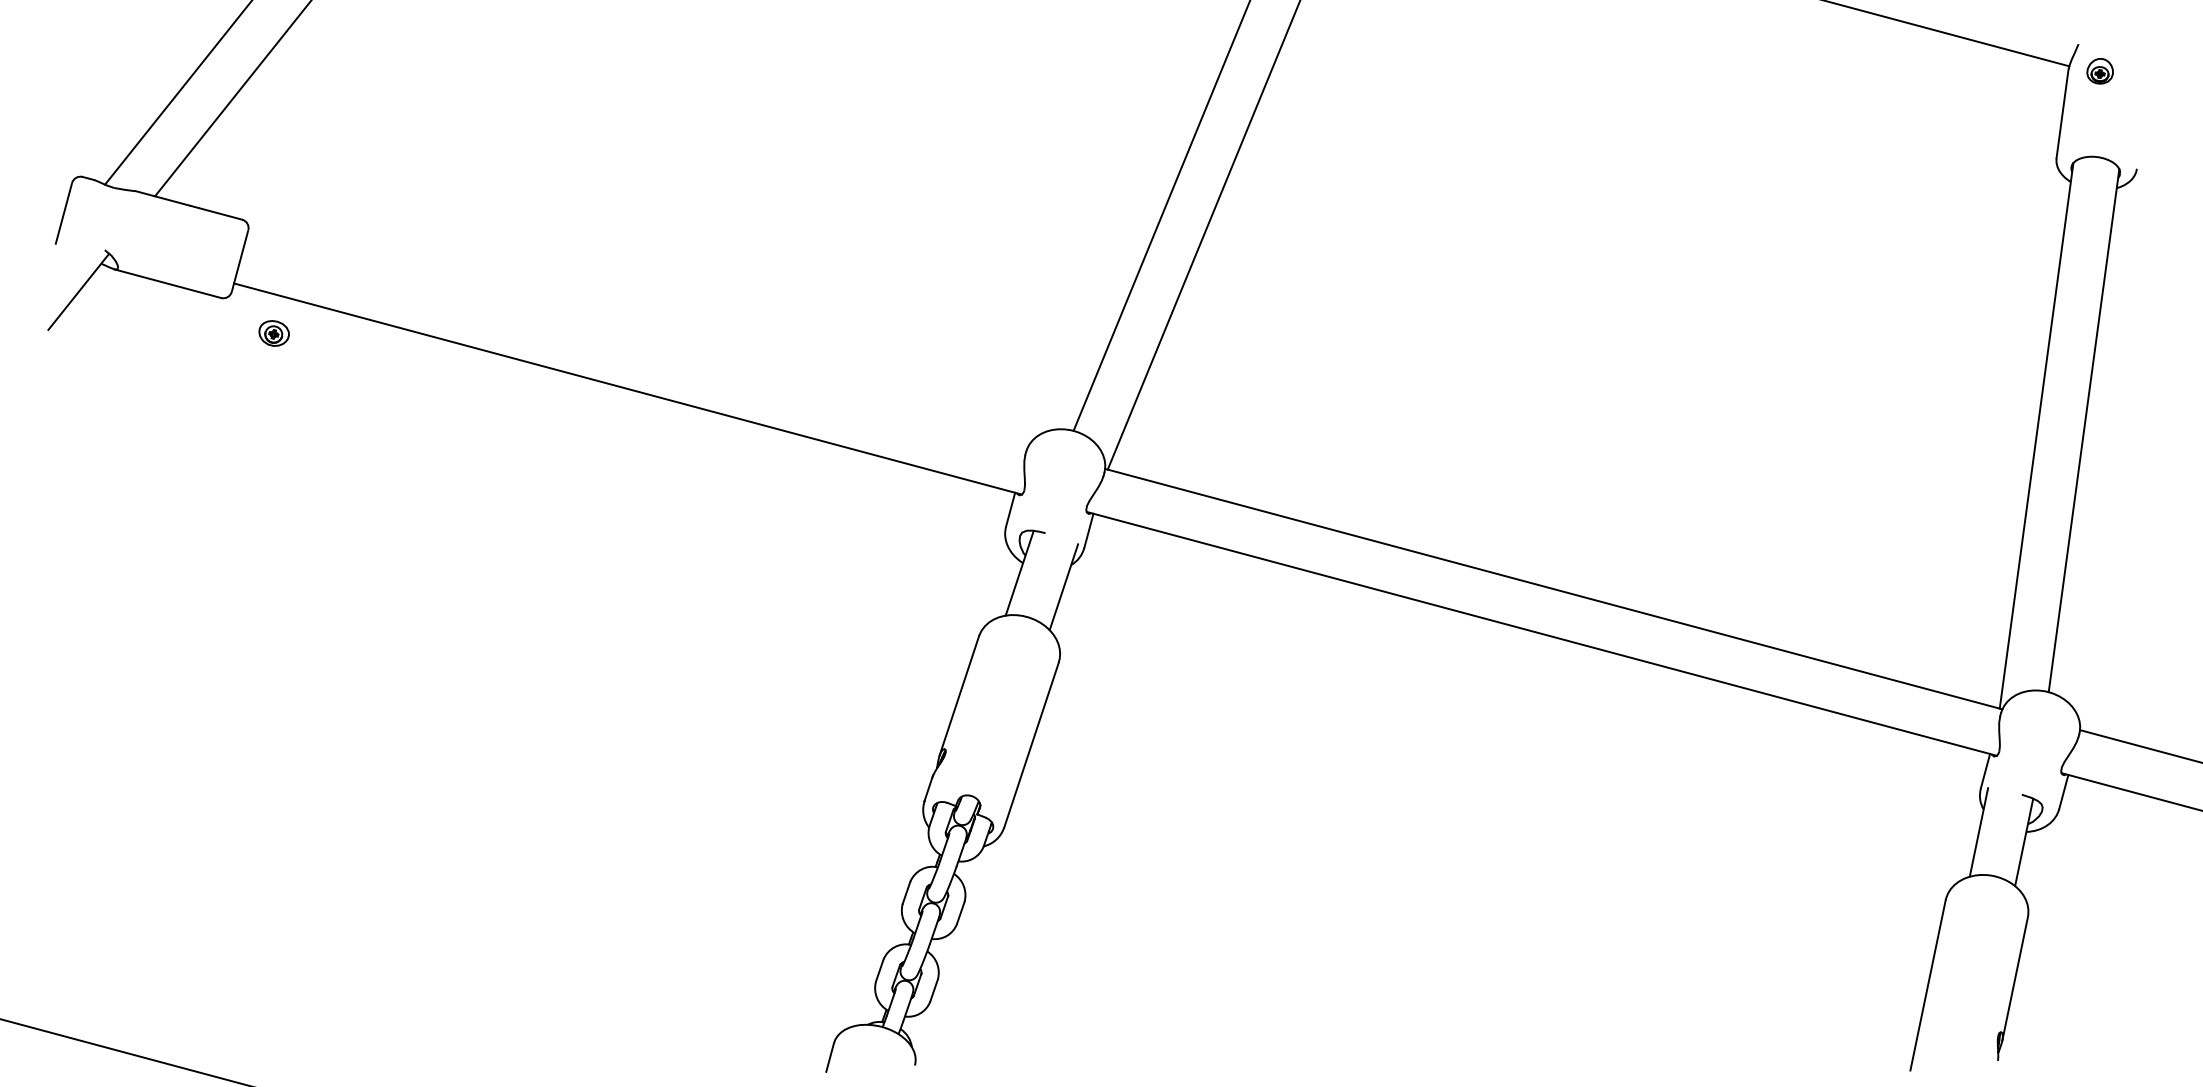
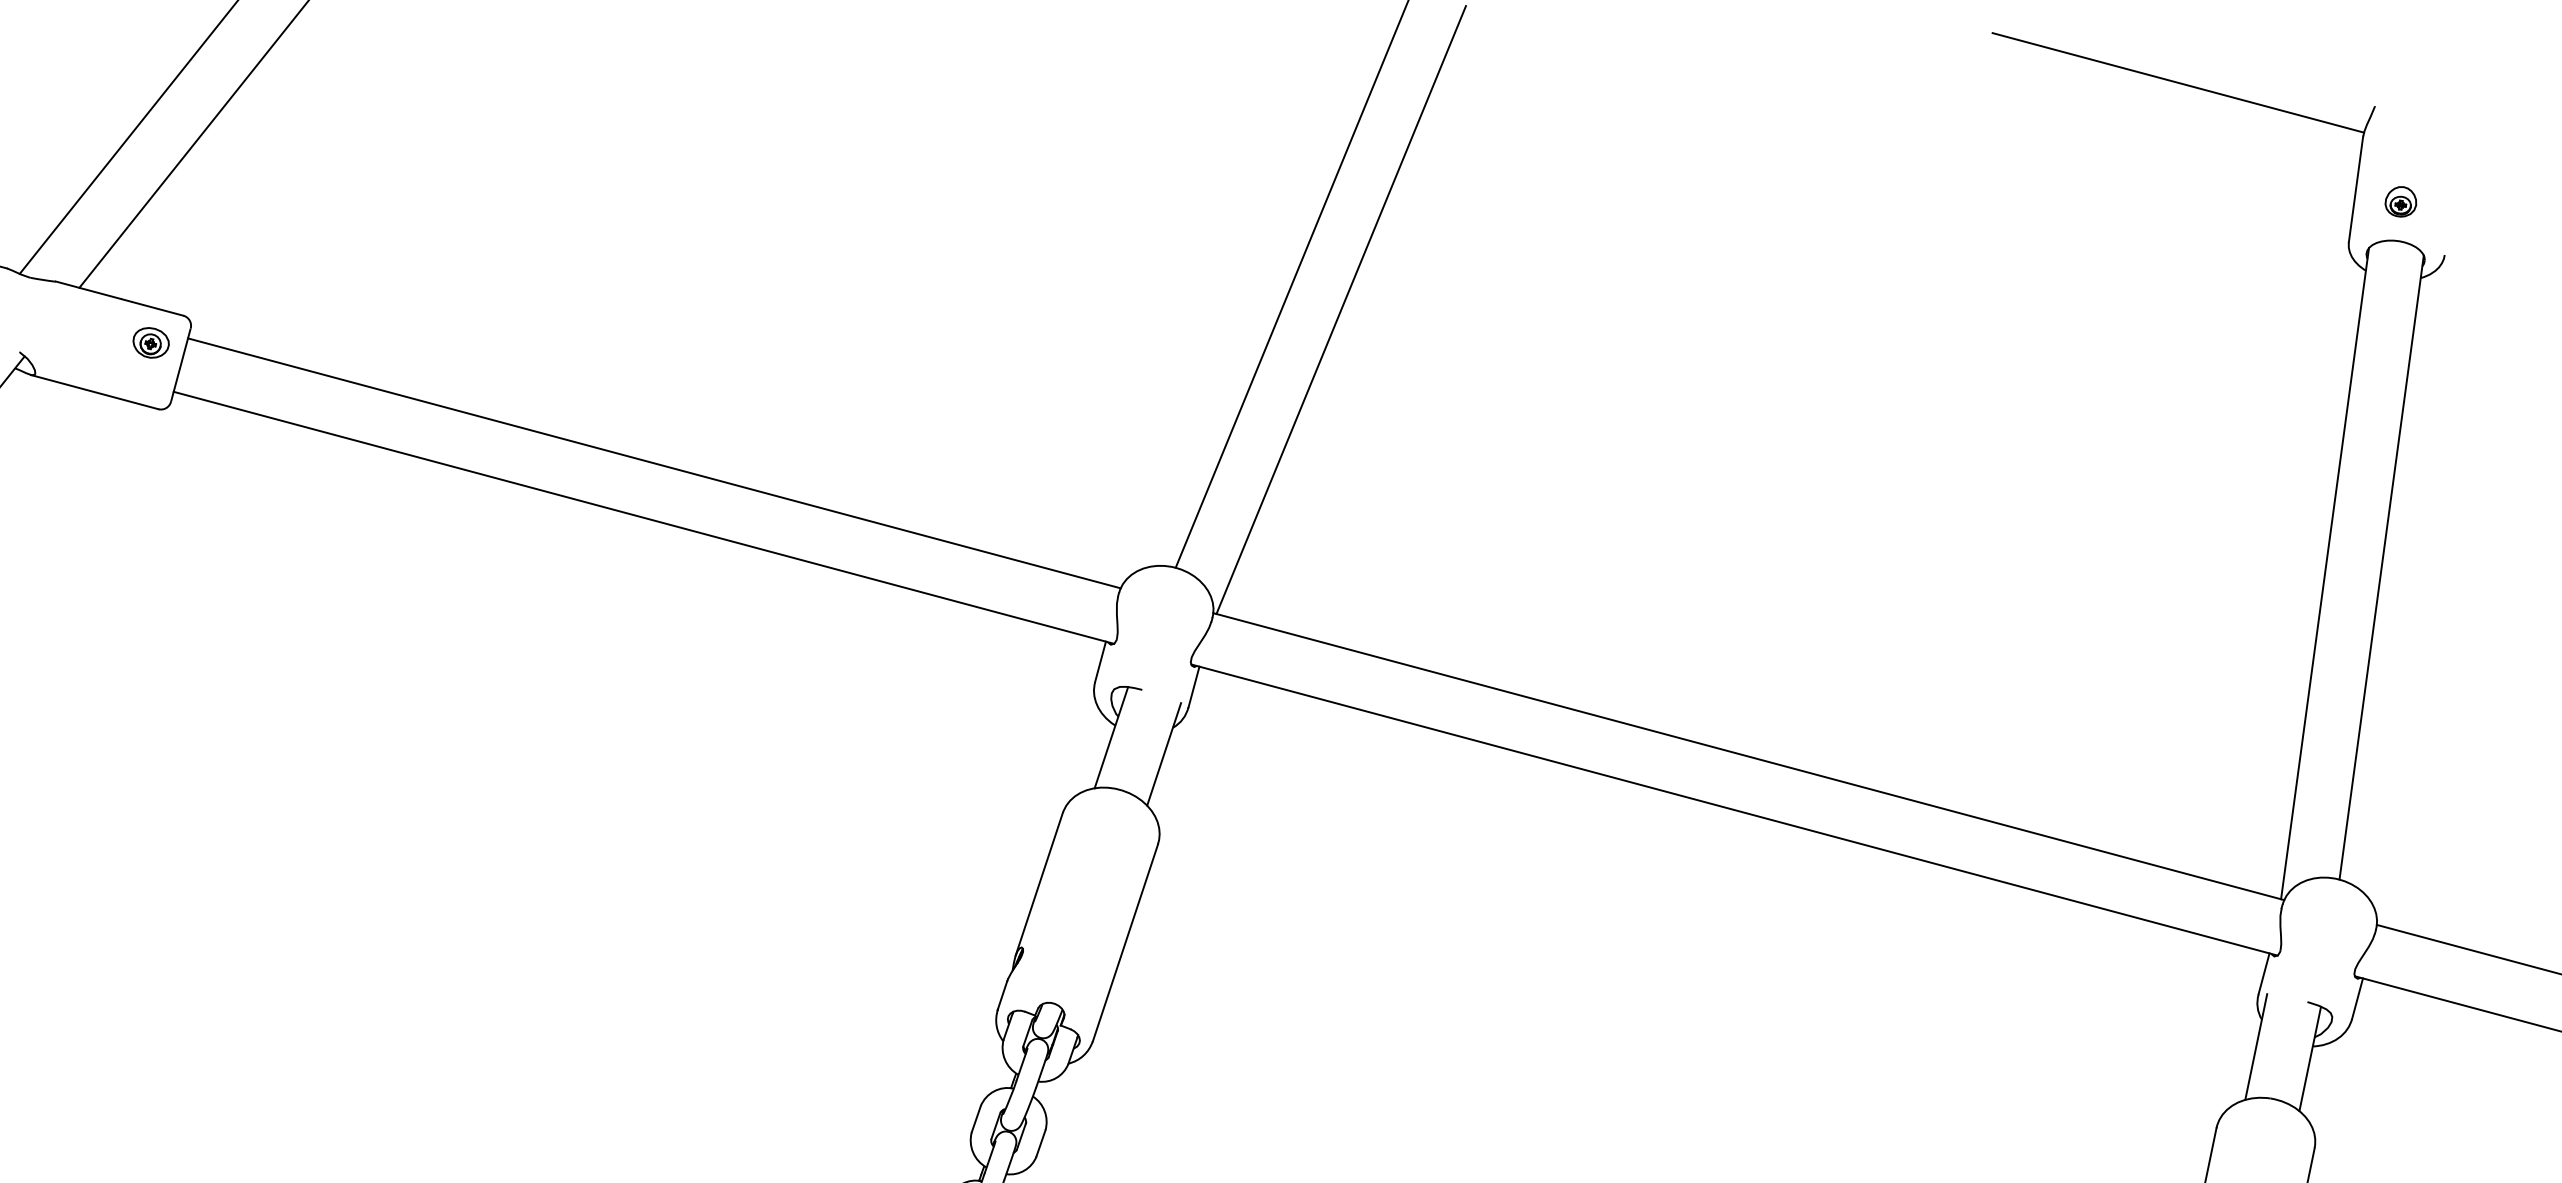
part: (2099, 71) -> (2400, 202), moved
part: (273, 333) -> (150, 342), moved
line: (636, 343) -> (654, 463), added

